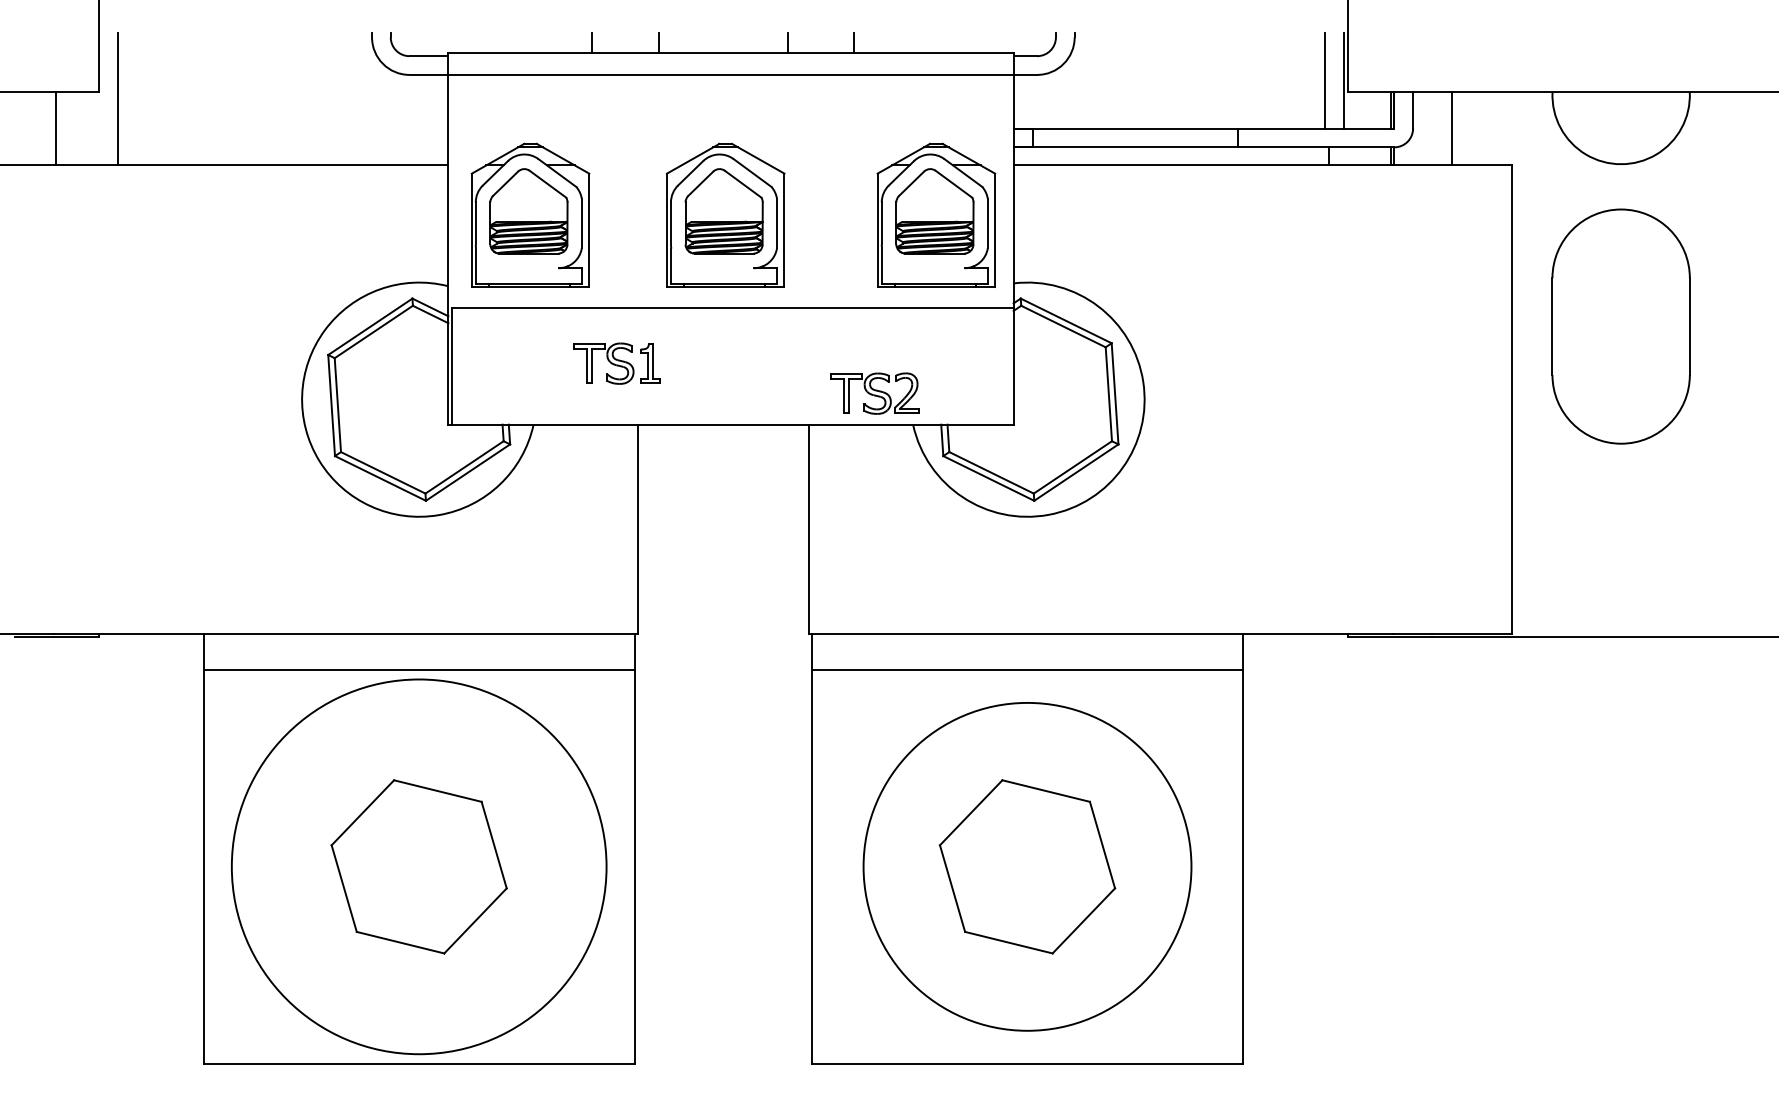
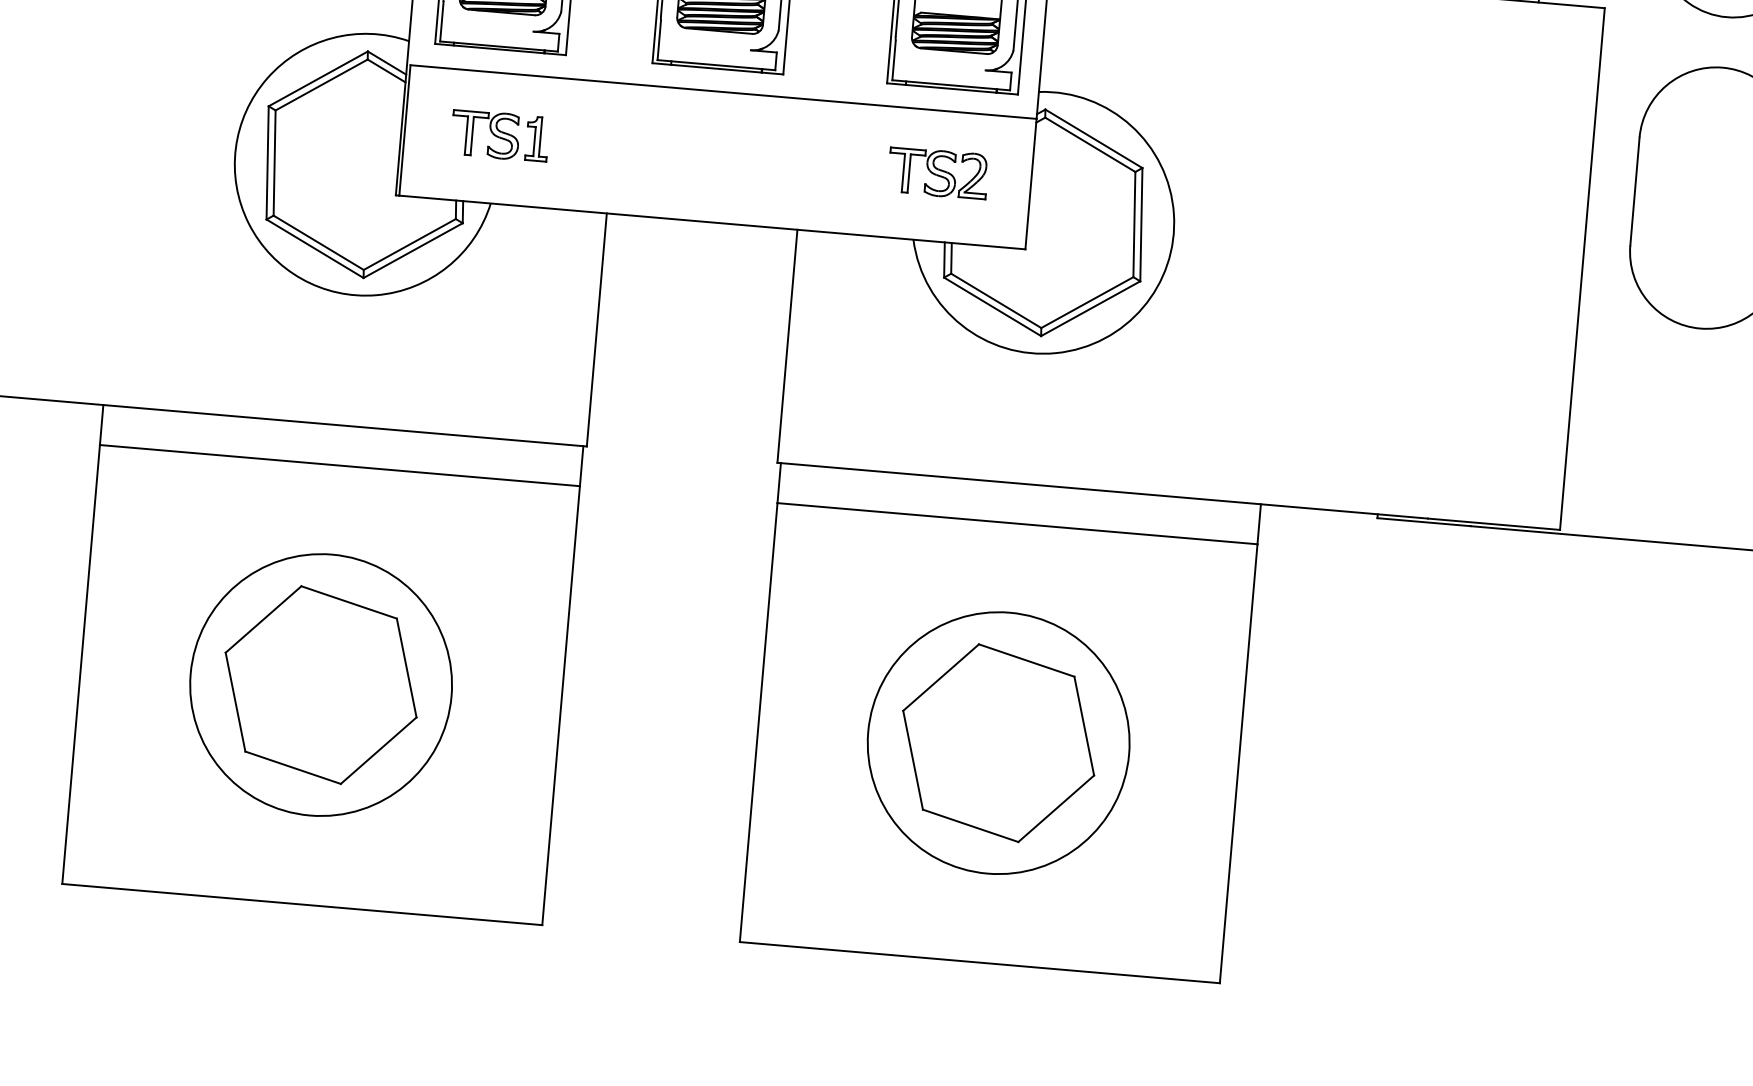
part: (616, 363) -> (499, 135), moved
part: (874, 393) -> (937, 173), moved
circle: (419, 866) -> (321, 684), size x0.62
circle: (1027, 866) -> (998, 742), size x0.71

